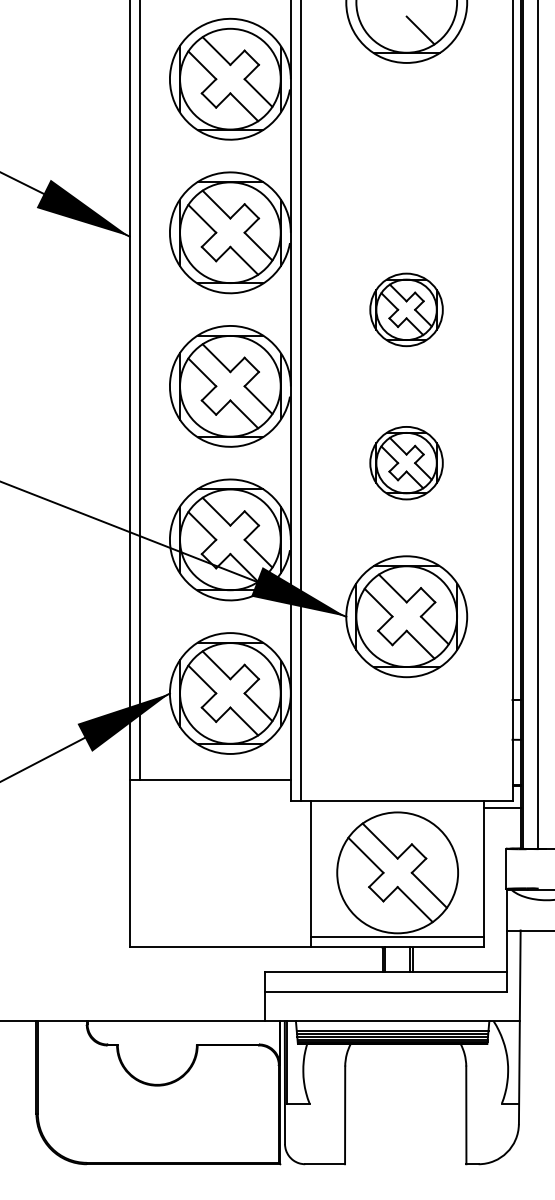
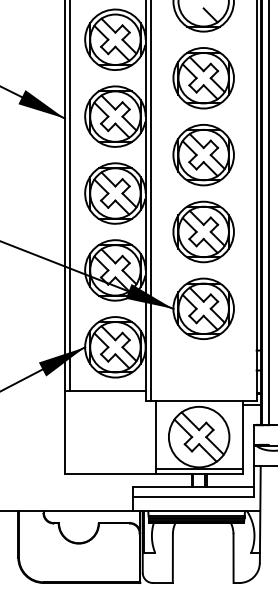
part: (406, 156) -> (203, 78), added
part: (406, 310) -> (203, 155), size x1.67
part: (406, 462) -> (203, 231), size x1.67

